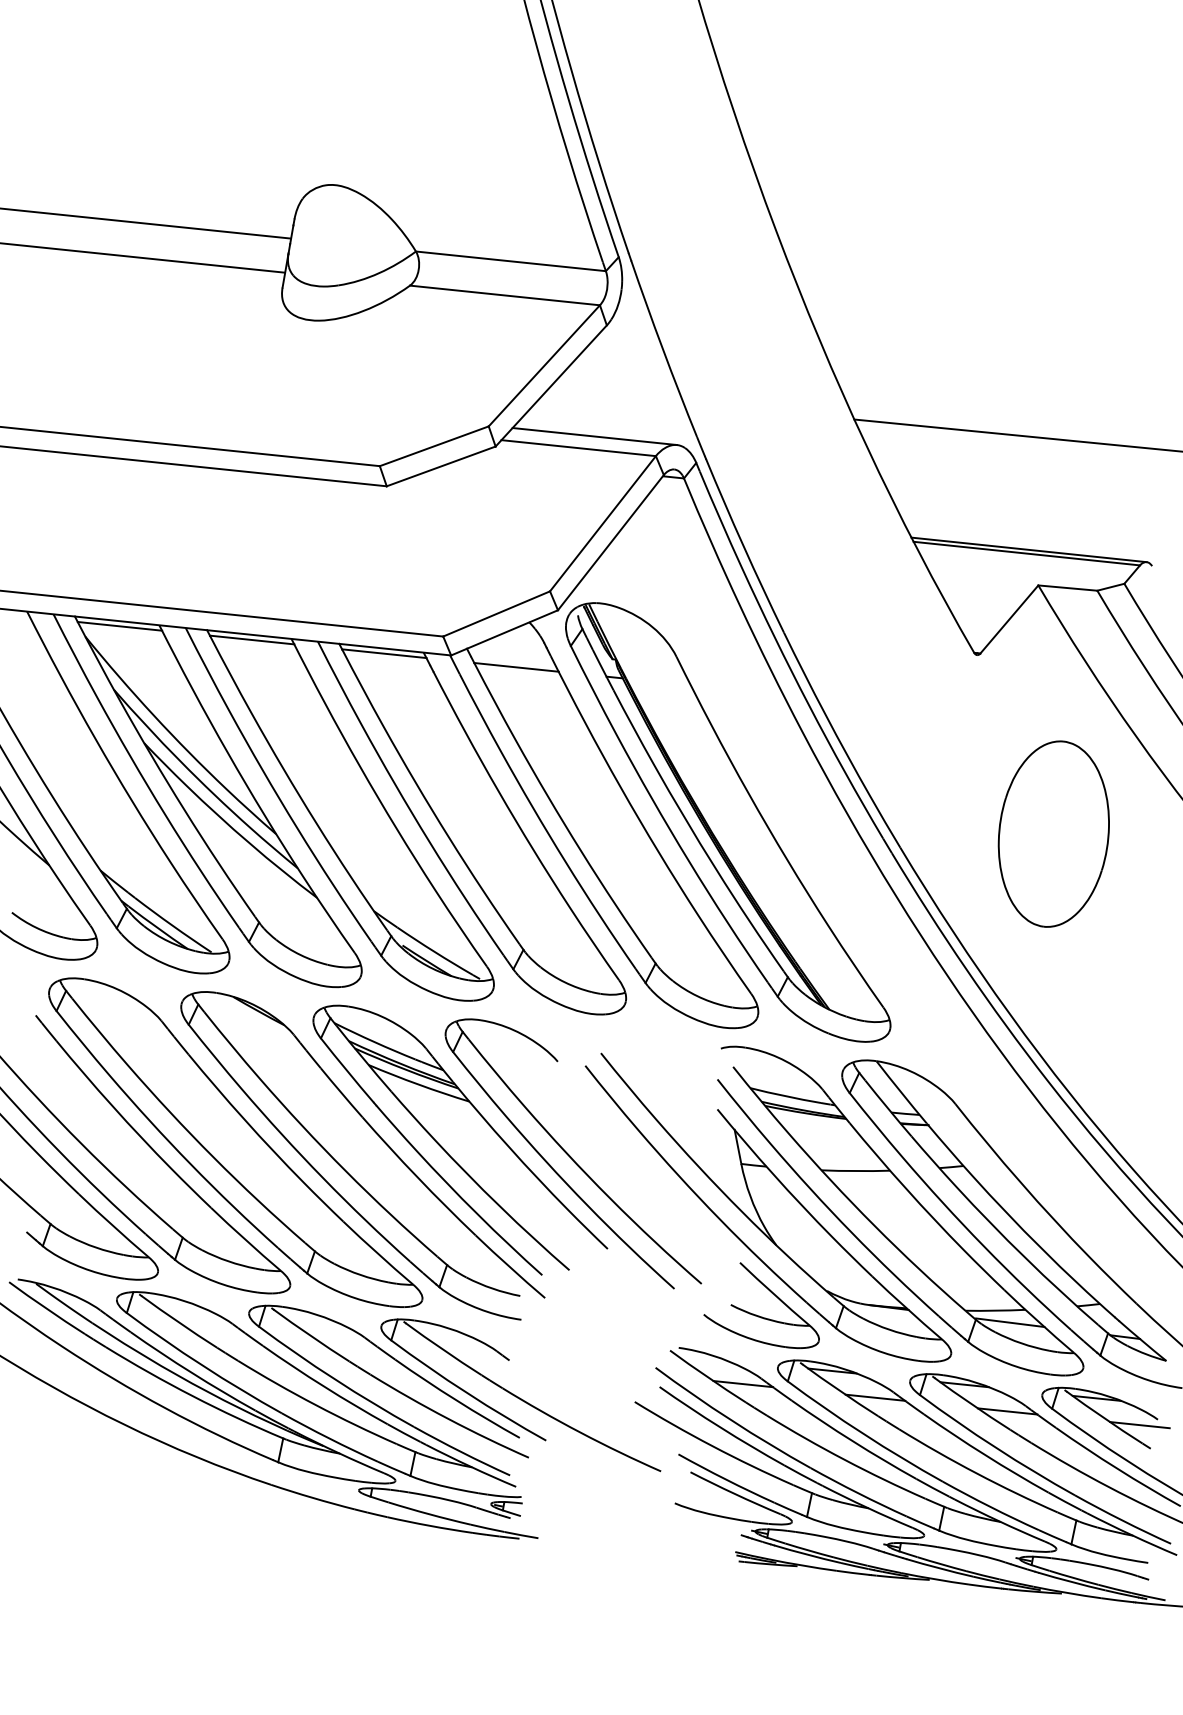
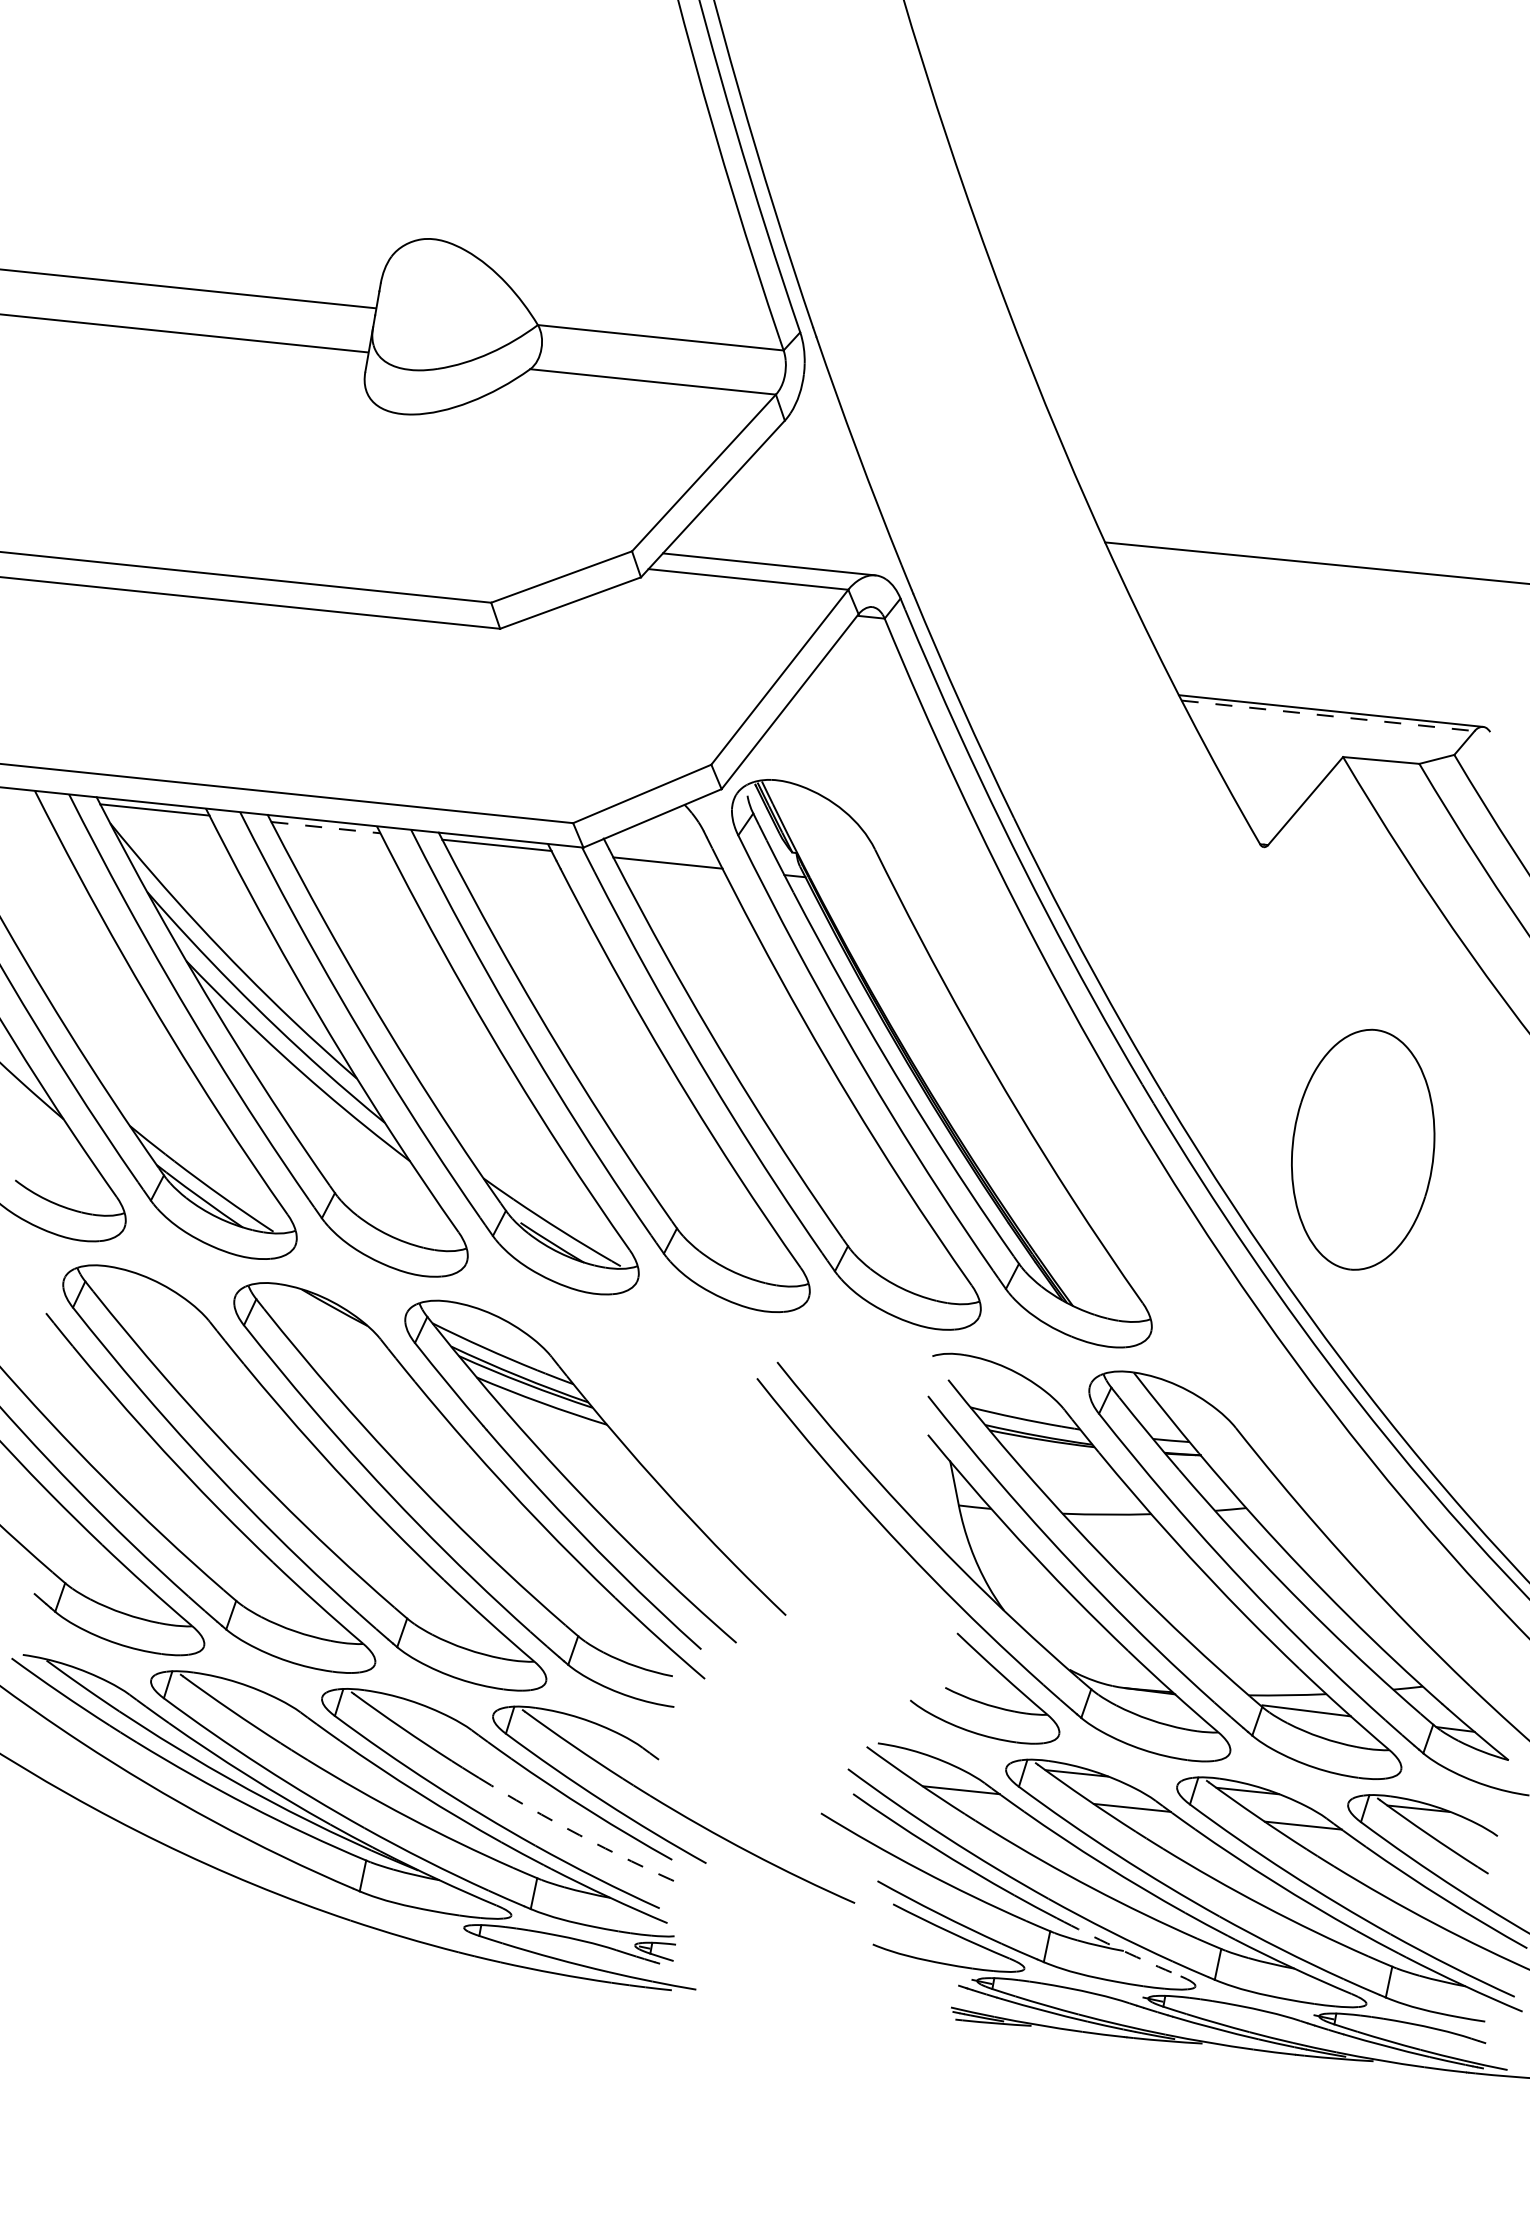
line: (1027, 553) -> (1328, 715), solid -> dashed
line: (252, 639) -> (326, 827), solid -> dashed
part: (1054, 833) -> (1363, 1149), moved
part: (573, 1153) -> (741, 1492), removed
arc: (448, 1419) -> (579, 1835), solid -> dashed
line: (1139, 1425) -> (1474, 1843), removed
arc: (867, 1507) -> (1121, 1950), solid -> dashed

